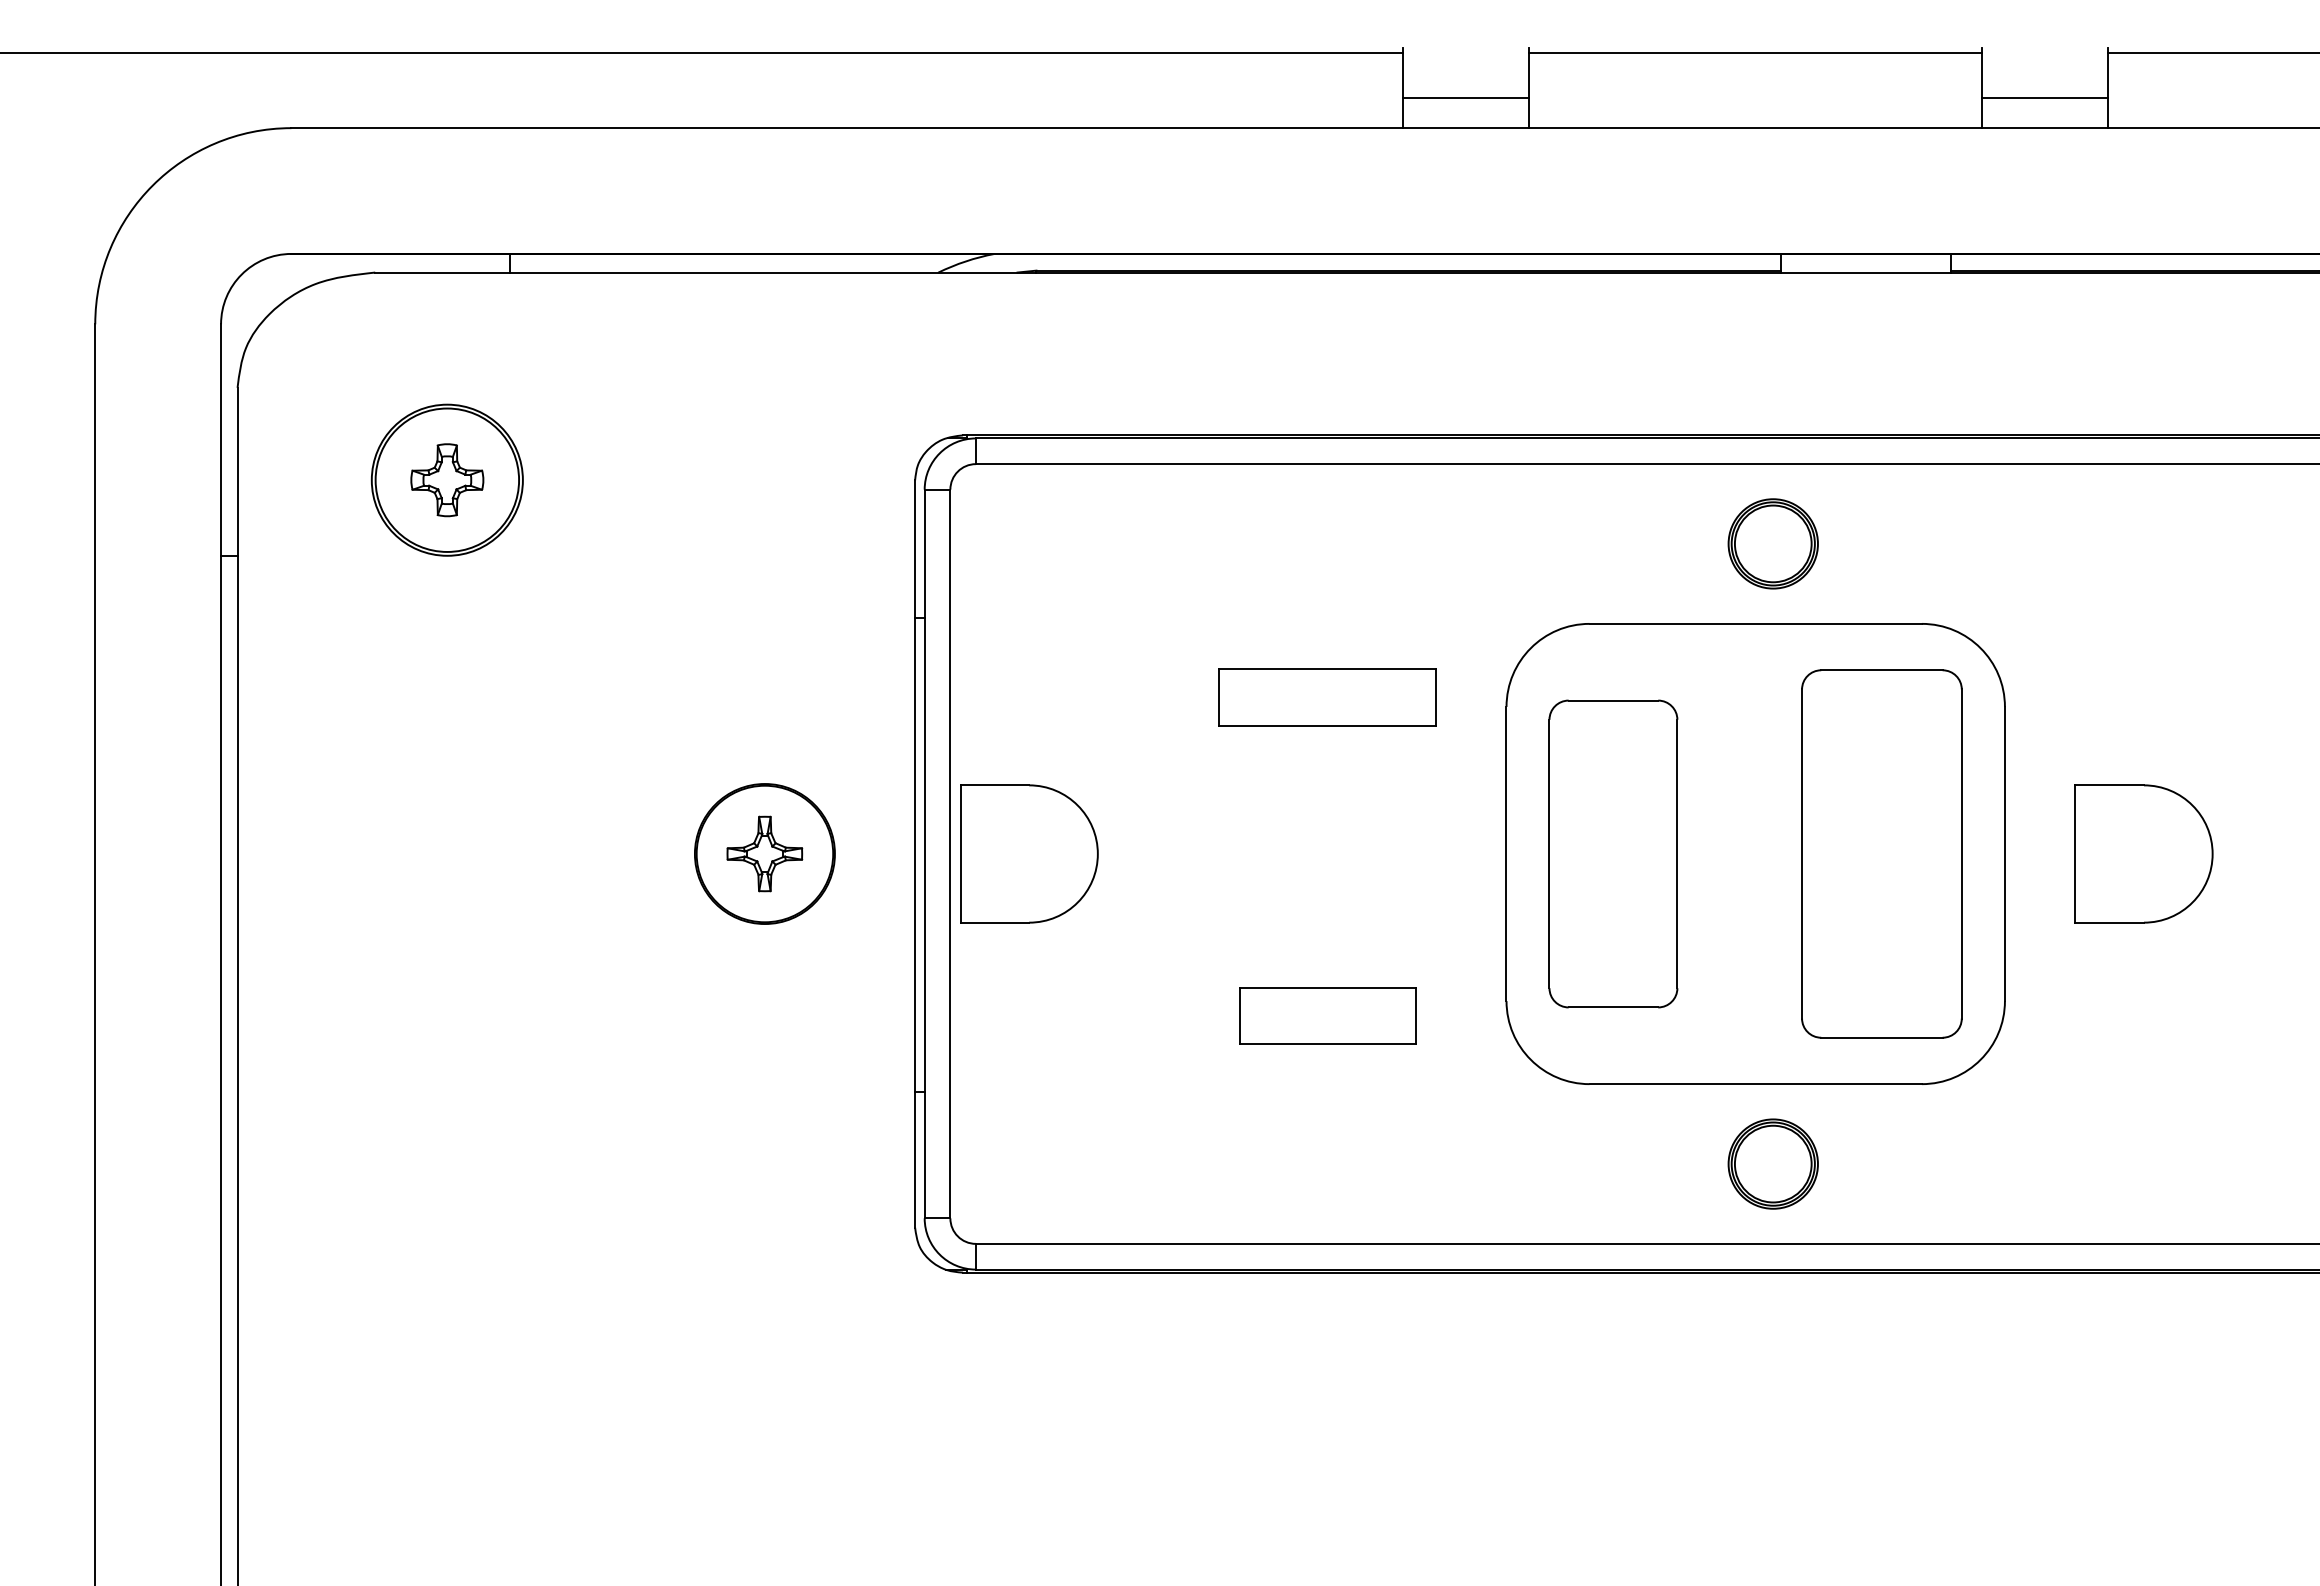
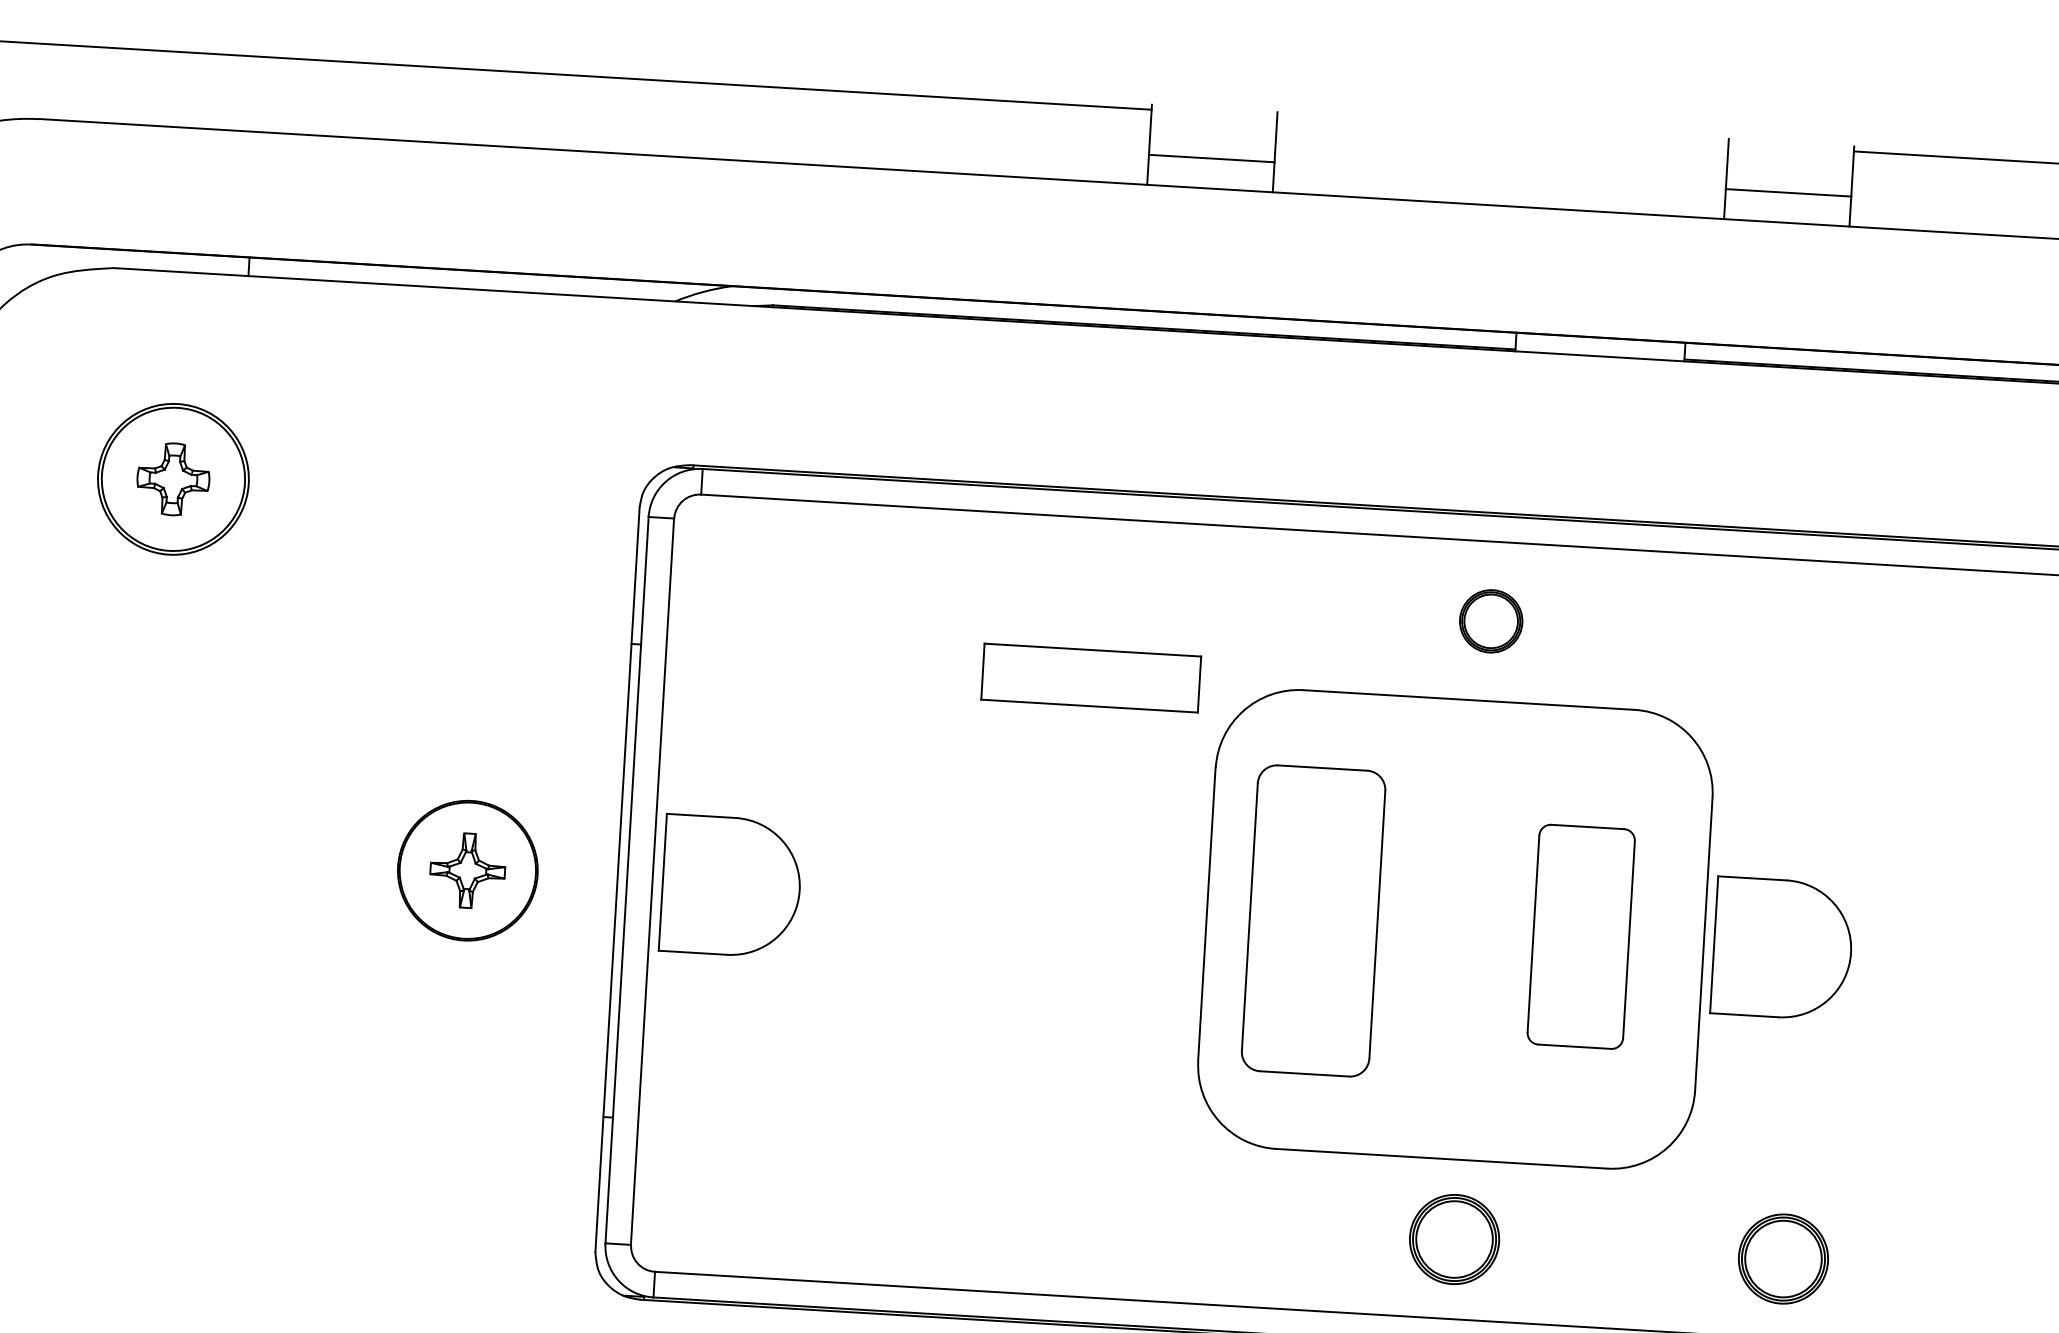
line: (1755, 52) -> (1502, 130), removed
part: (1772, 543) -> (1490, 620), size x0.7
part: (1327, 697) -> (1091, 678), moved
part: (1881, 853) -> (1580, 936), size x0.6
part: (2143, 853) -> (1782, 948), moved
part: (1327, 1015) -> (1019, 1065), removed
part: (2102, 1163) -> (1782, 1258), added

